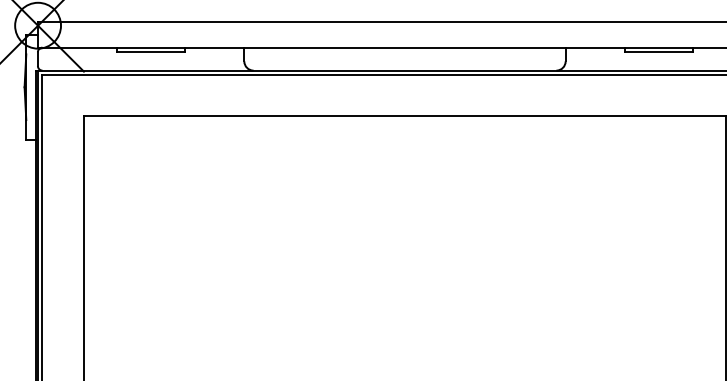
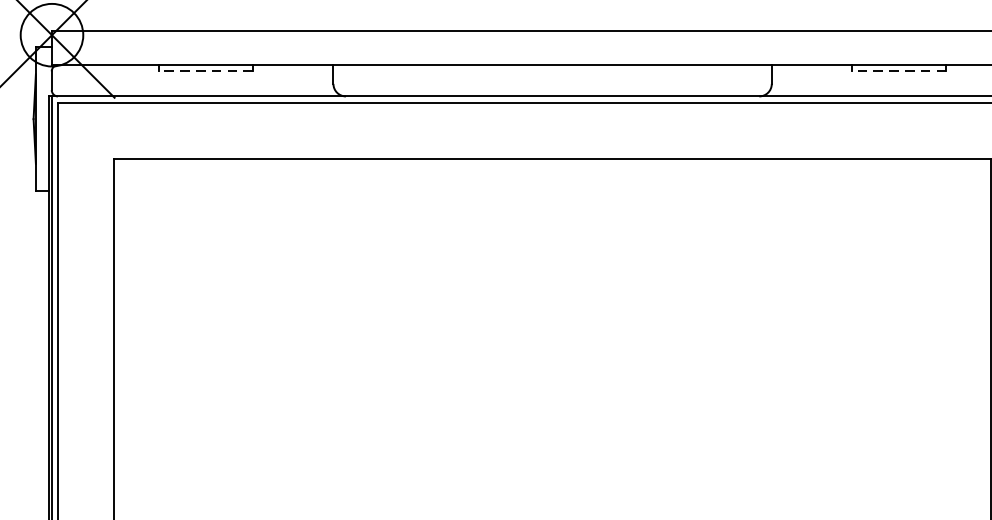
line: (150, 52) -> (205, 71), solid -> dashed
line: (658, 52) -> (898, 71), solid -> dashed

